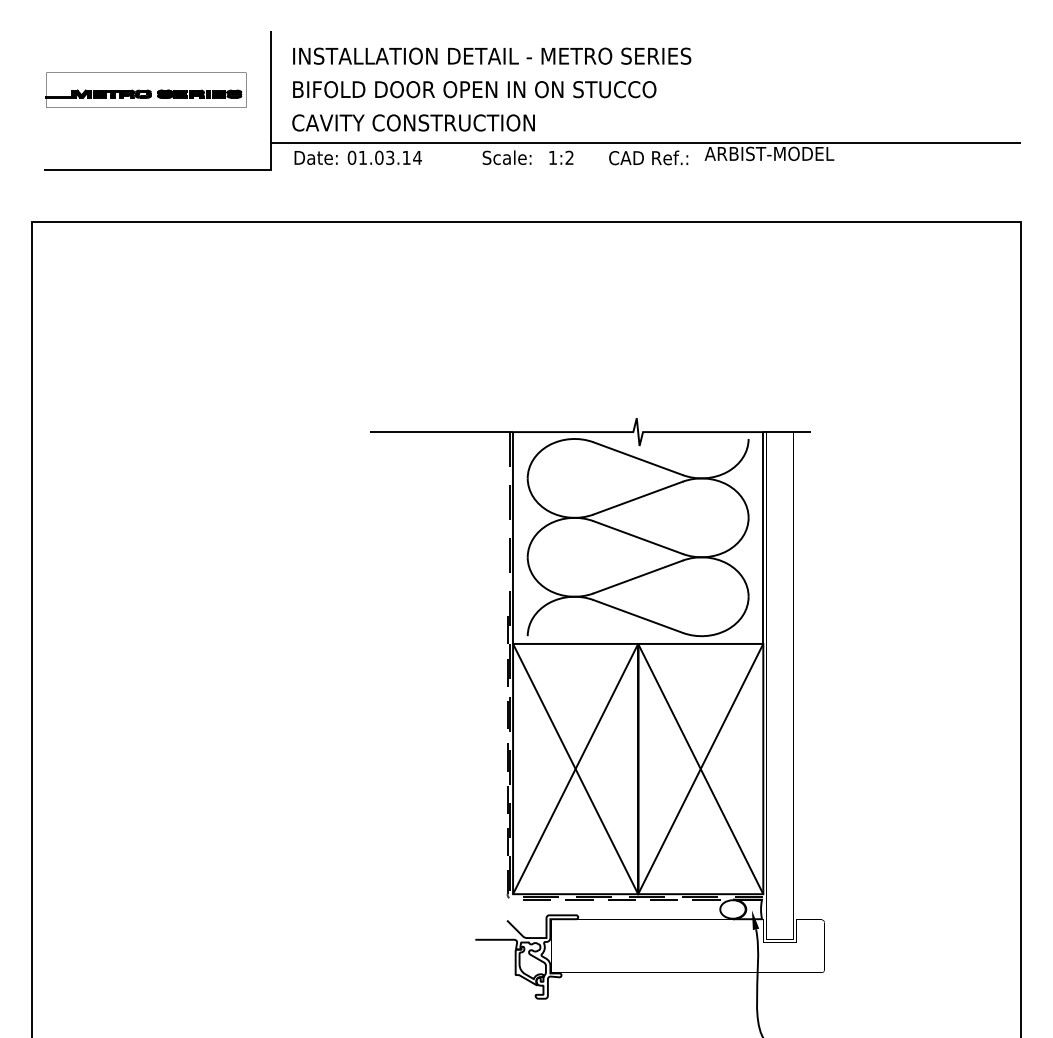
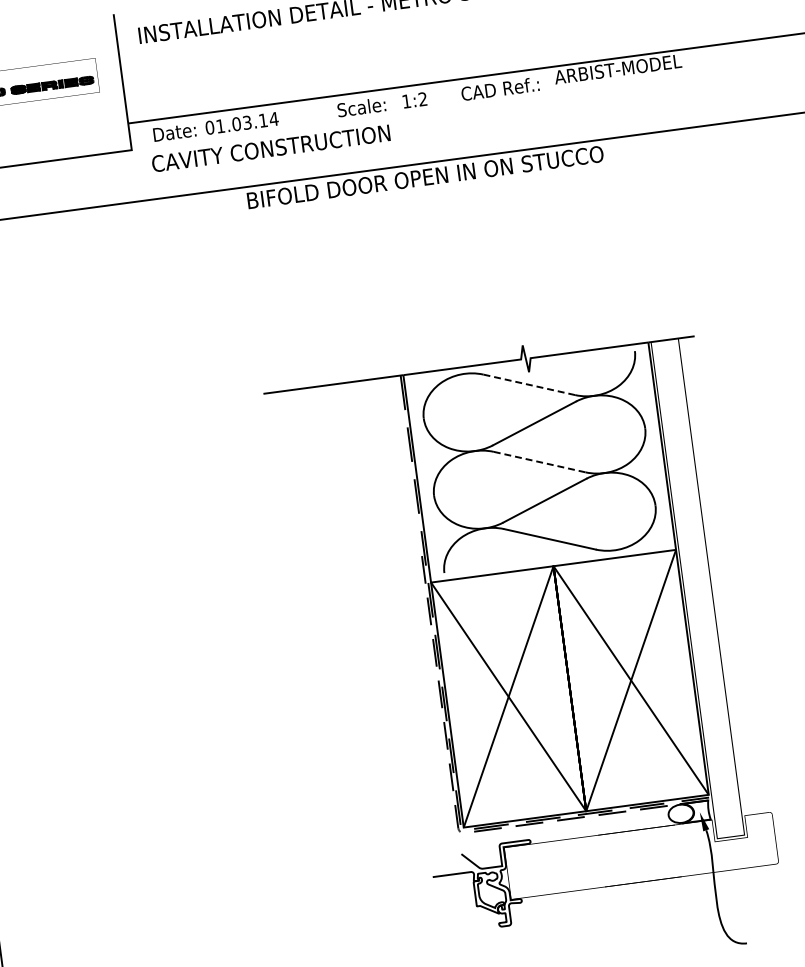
text: (474, 89) -> (425, 177), moved
text: (413, 122) -> (270, 148), moved
line: (638, 458) -> (529, 384), solid -> dashed
line: (638, 537) -> (539, 461), solid -> dashed

